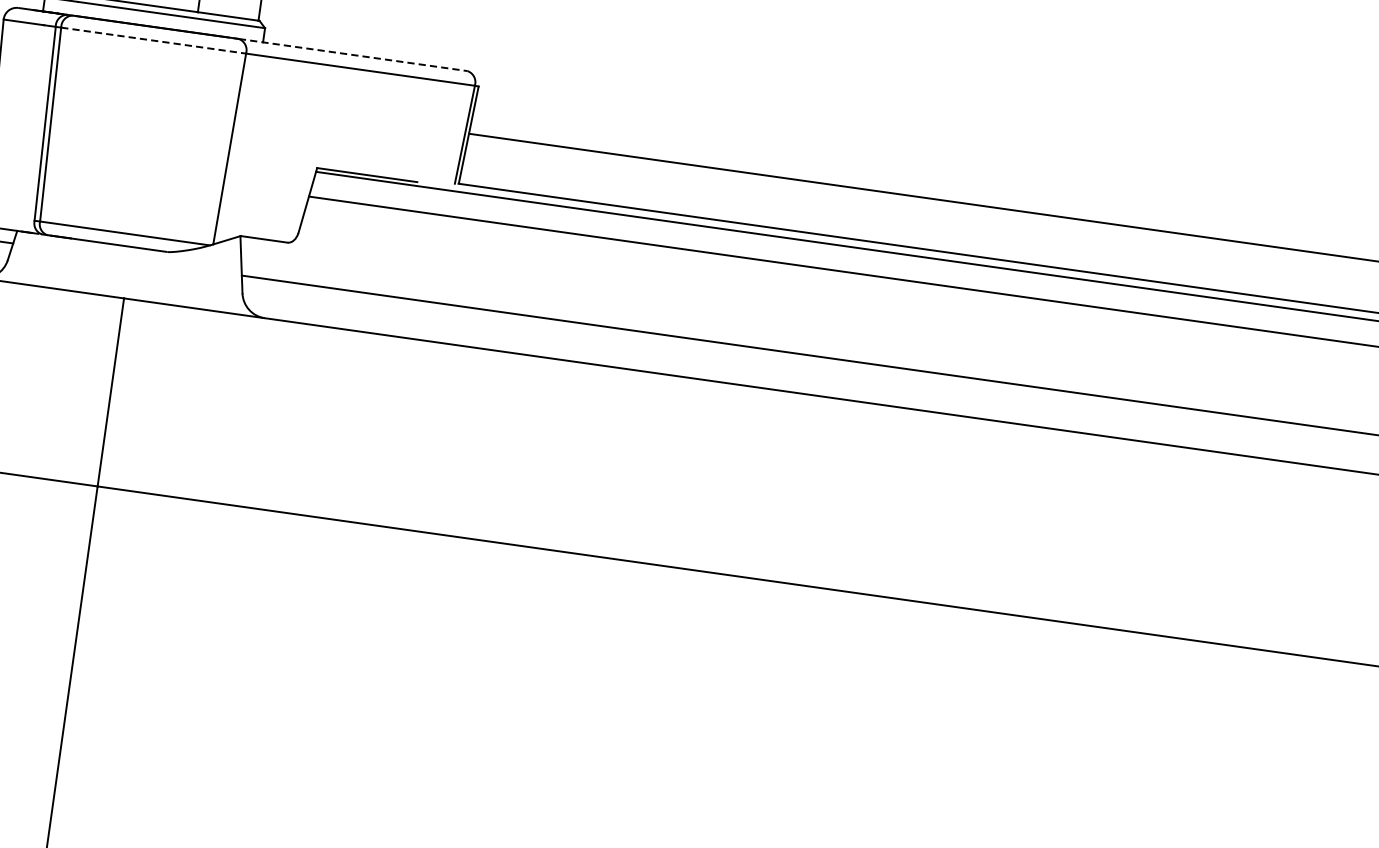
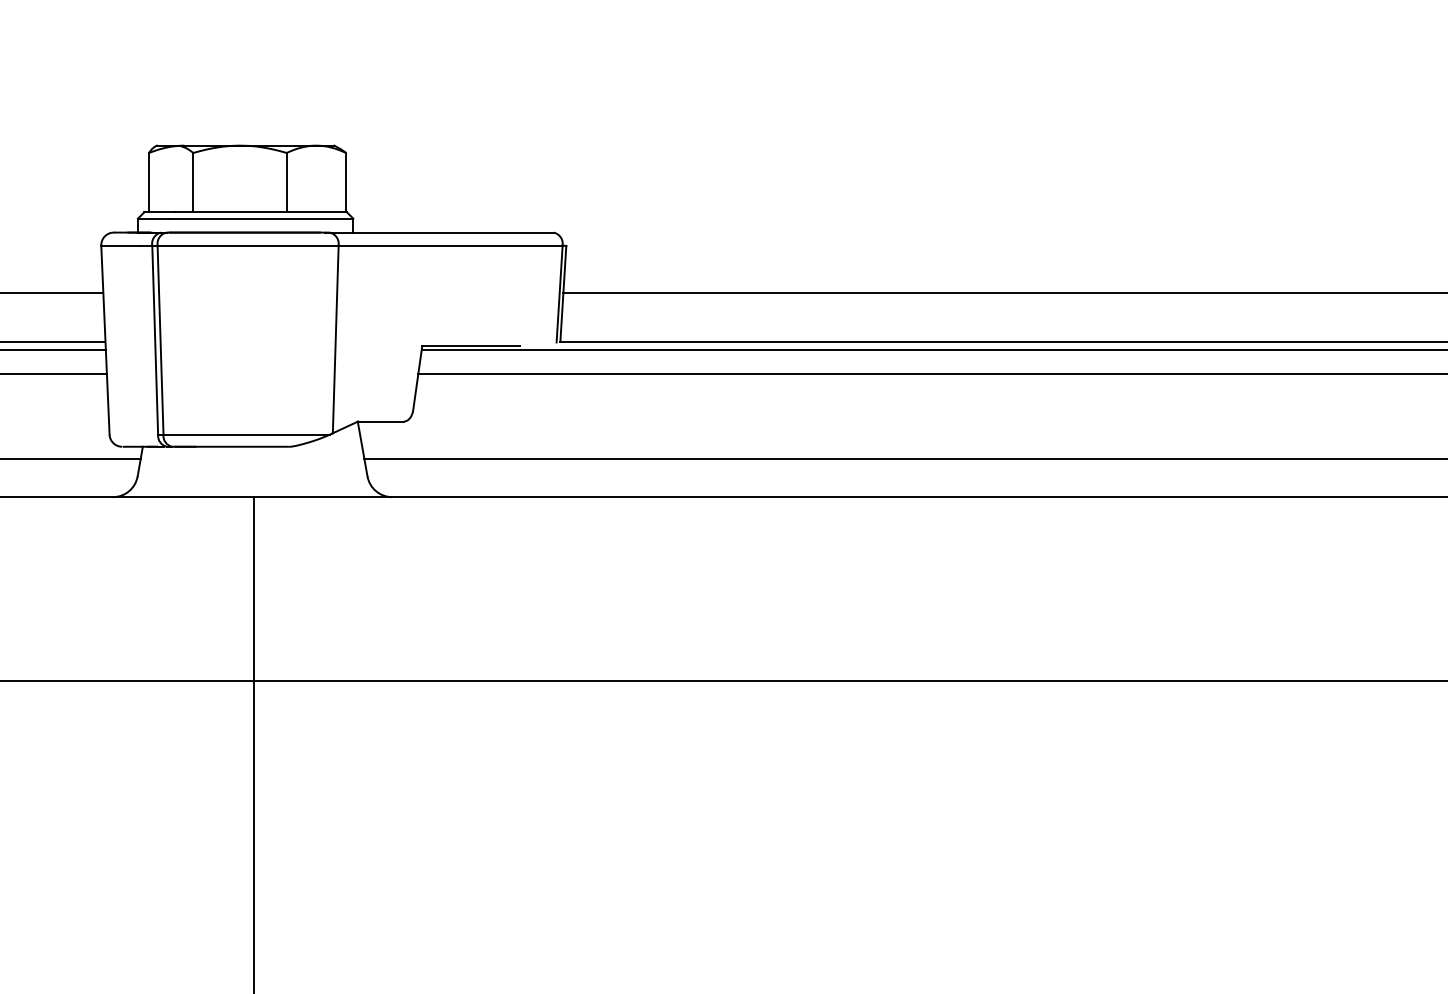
line: (154, 40) -> (248, 245), dashed -> solid
line: (354, 55) -> (442, 232), dashed -> solid

